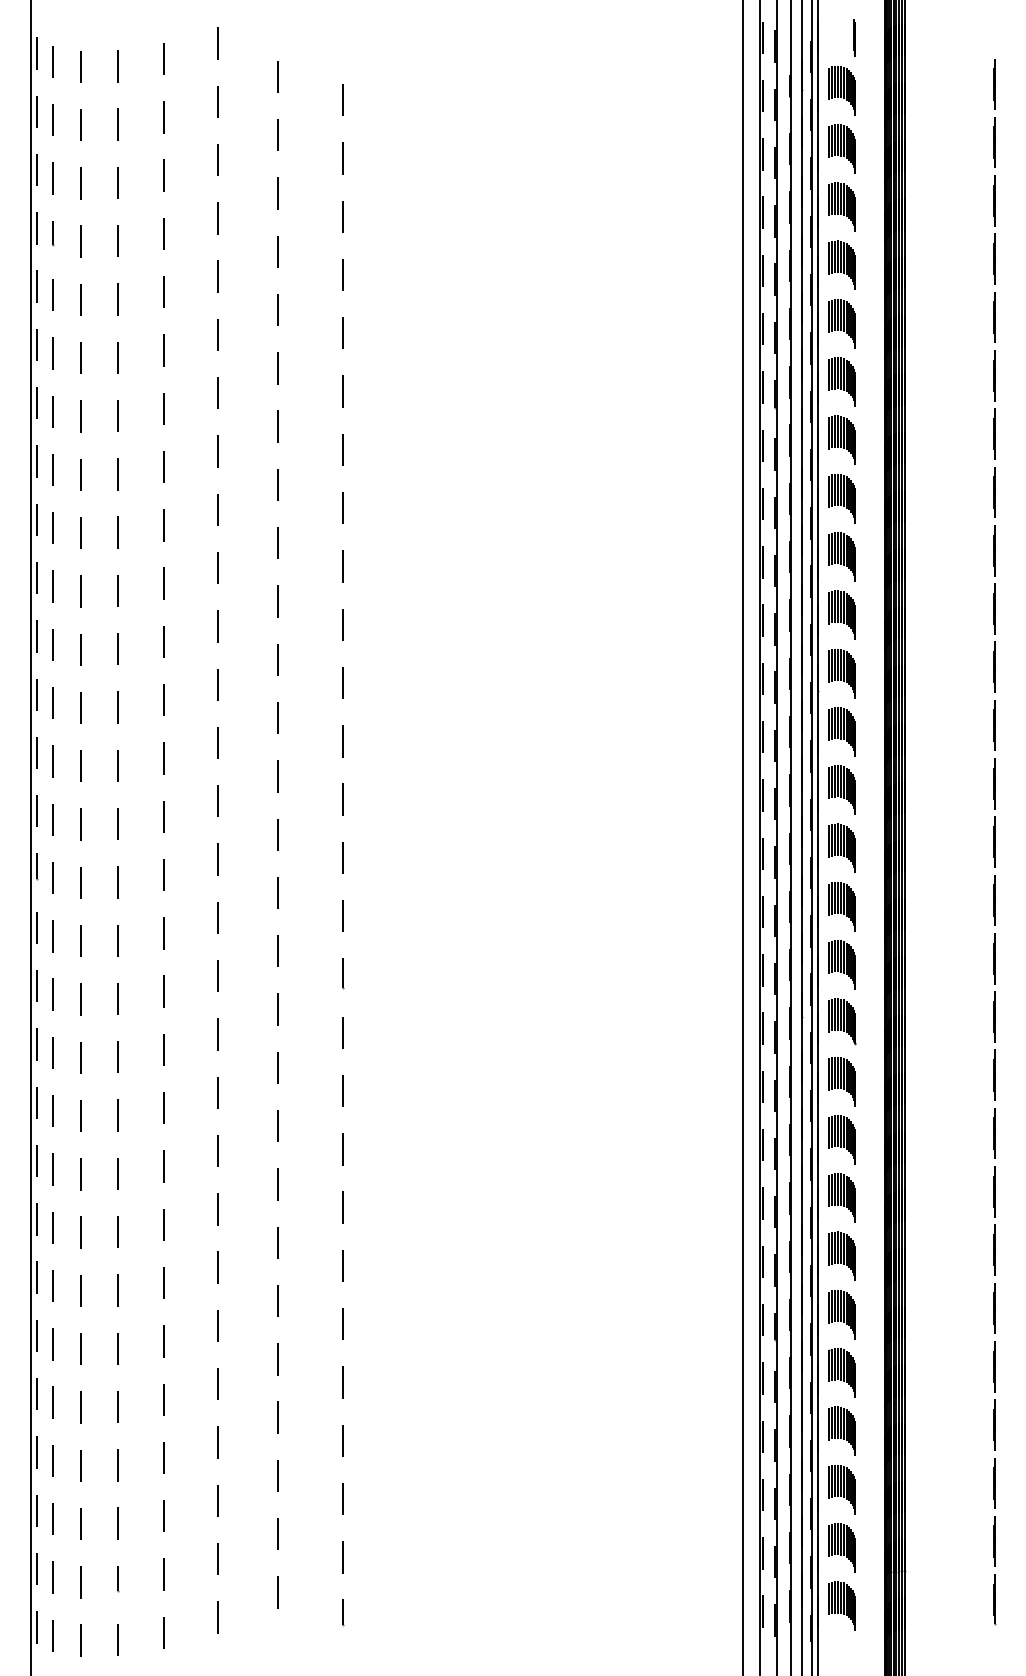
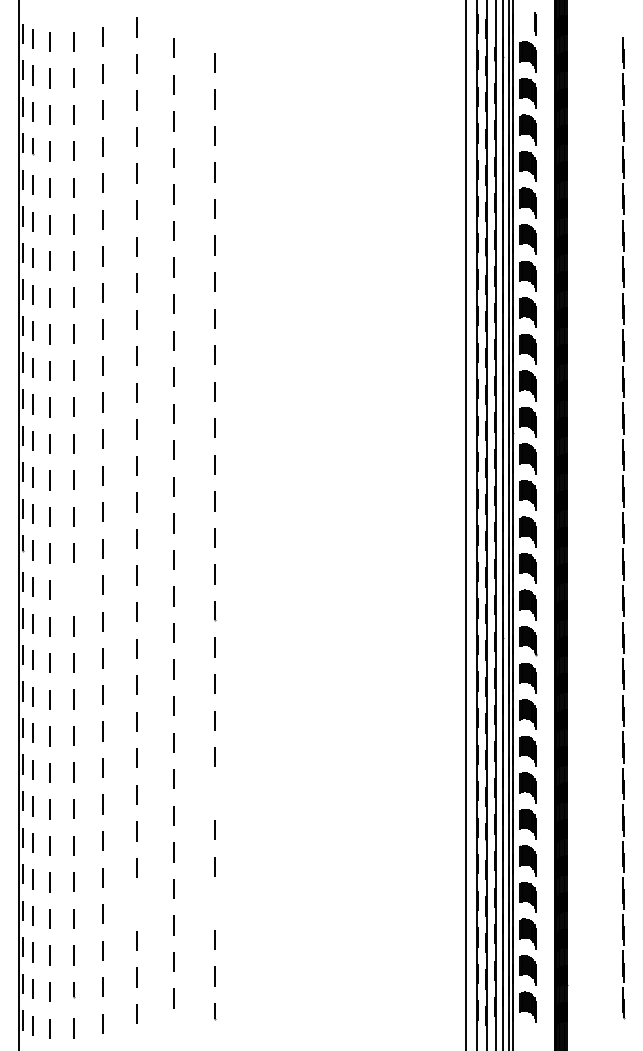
line: (117, 940) -> (73, 589), removed
line: (342, 1265) -> (214, 793), removed
line: (342, 1440) -> (214, 903), removed
line: (217, 1442) -> (136, 904), removed

